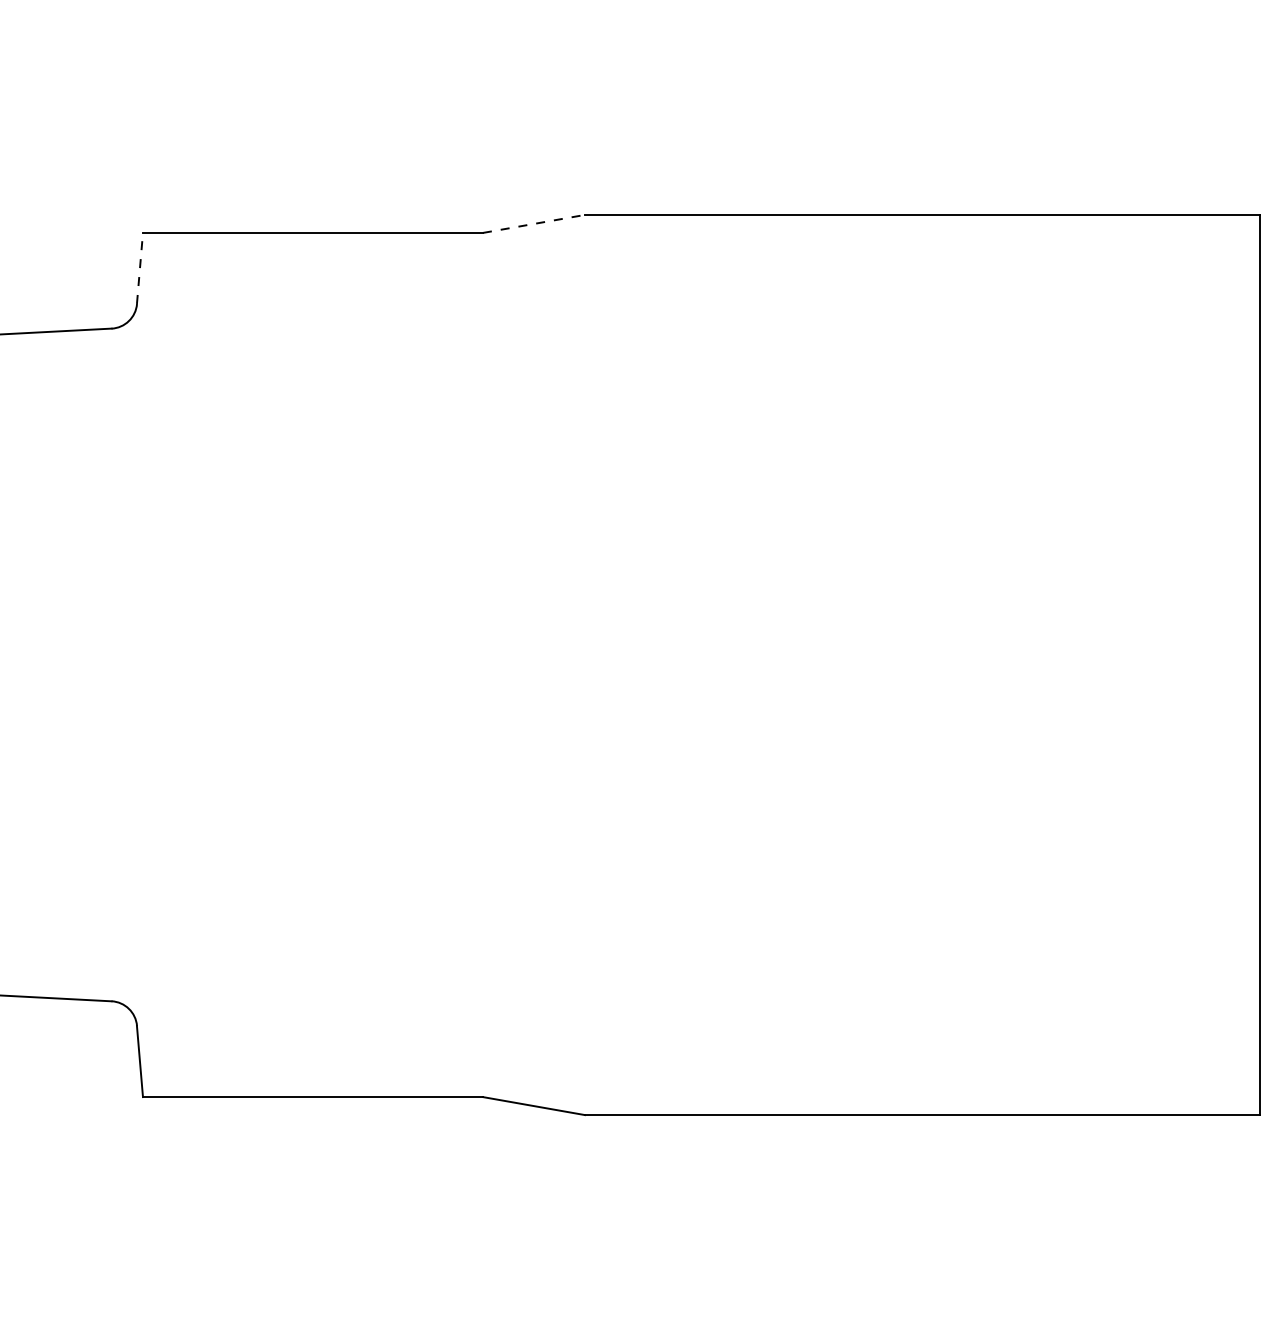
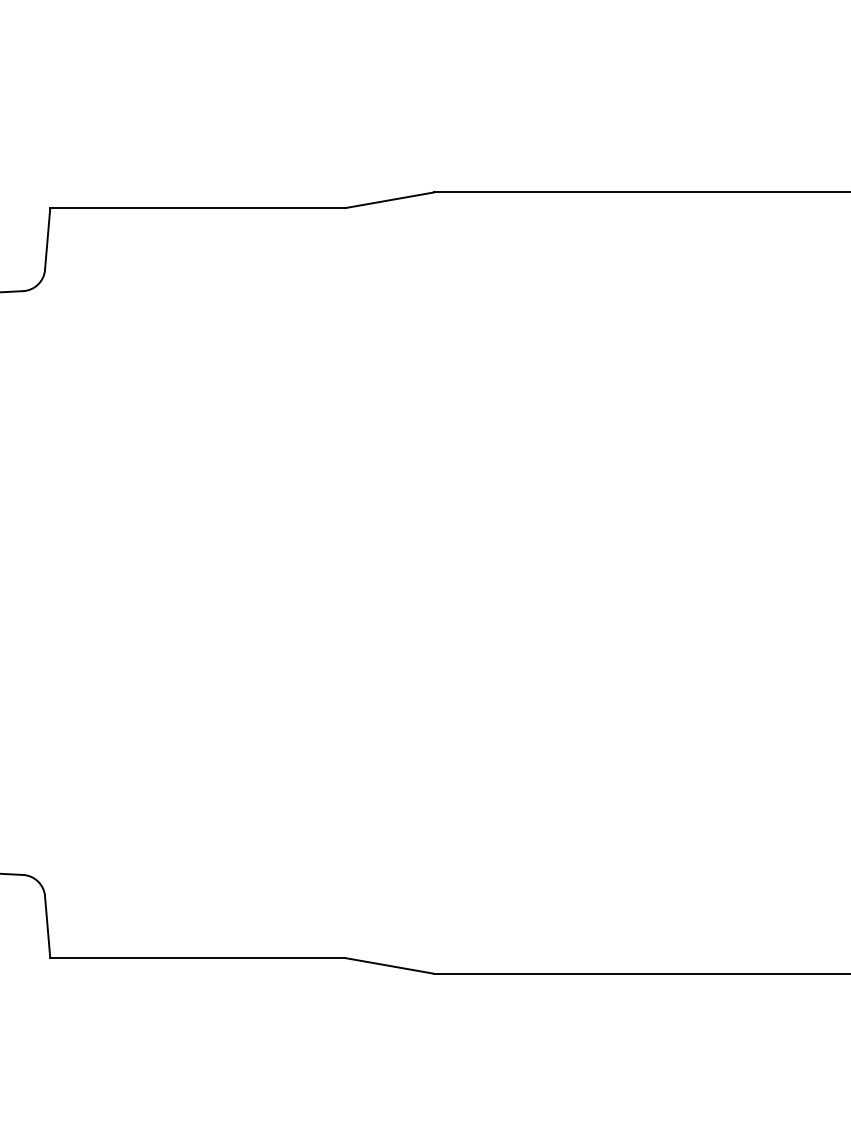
line: (534, 223) -> (390, 199), dashed -> solid
line: (139, 268) -> (47, 238), dashed -> solid

